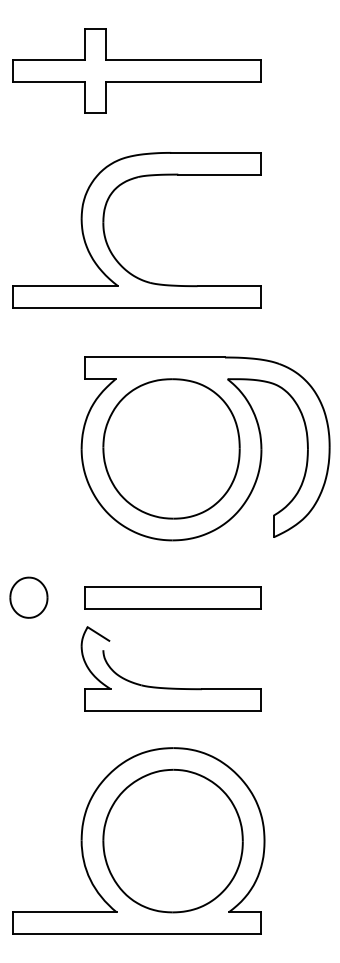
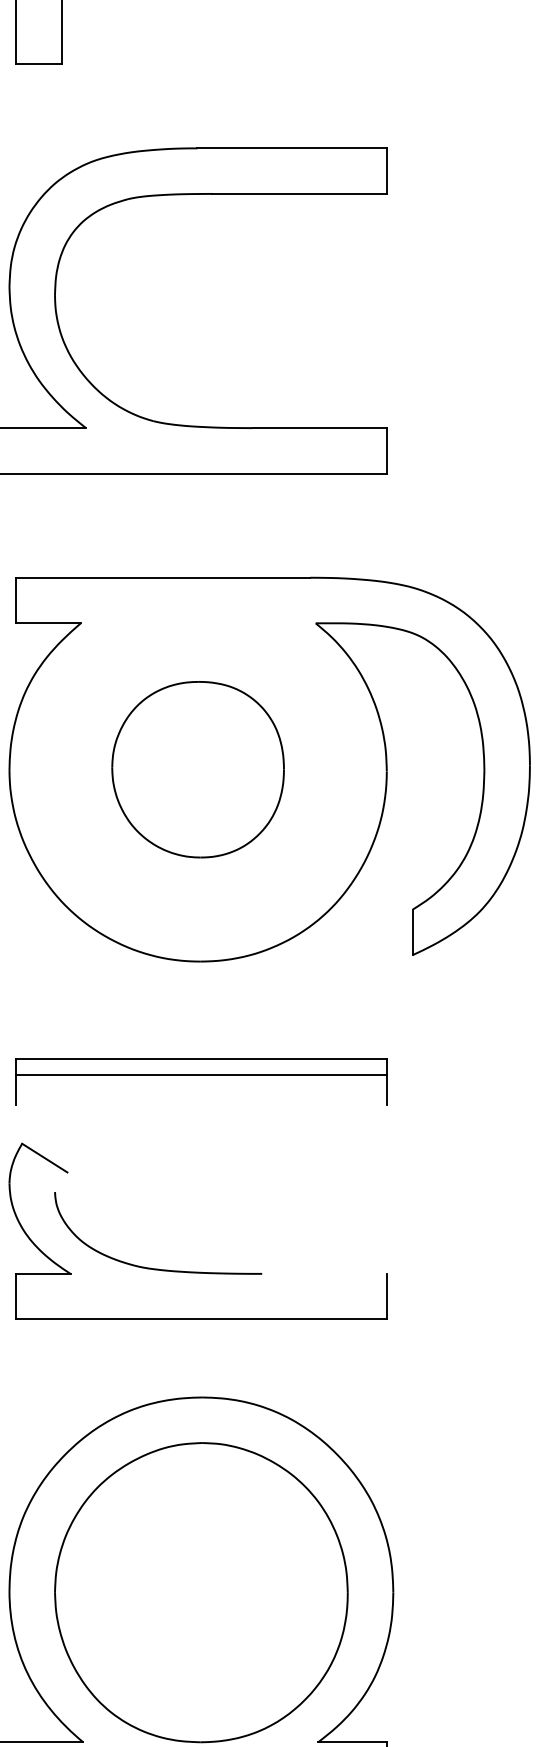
part: (171, 448) -> (198, 768), size x0.6
line: (172, 608) -> (200, 1075), moved
line: (231, 689) -> (323, 1274), removed

